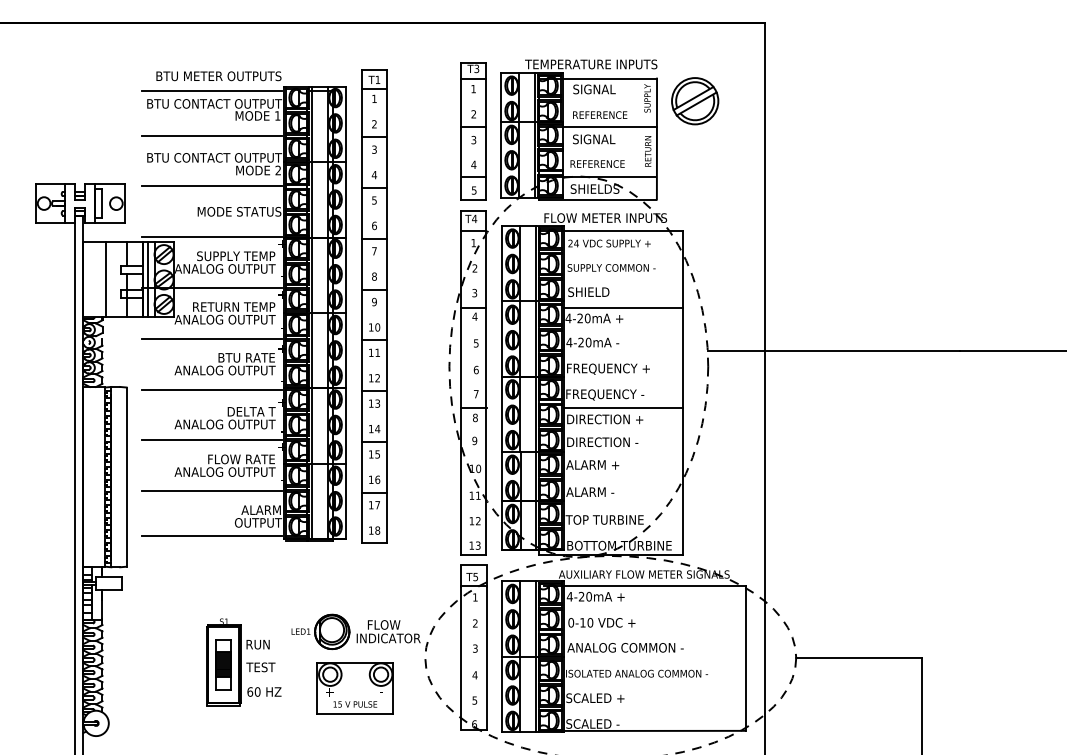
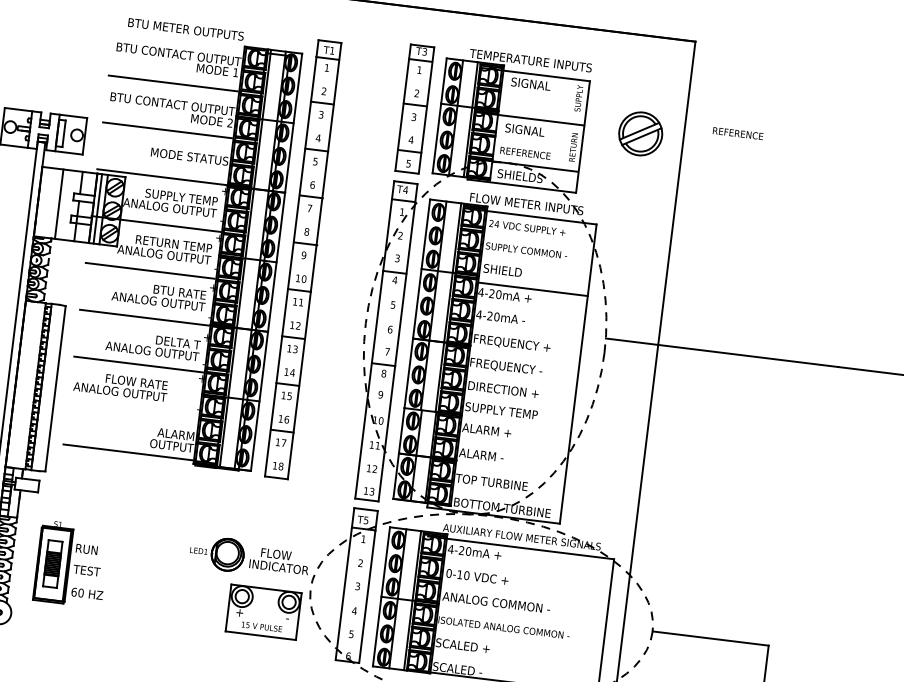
line: (212, 91) -> (178, 42), removed
part: (695, 101) -> (640, 134), moved
text: (600, 114) -> (738, 133), moved
line: (623, 408) -> (521, 381), removed
text: (605, 442) -> (501, 411), DIRECTION - -> SUPPLY TEMP
text: (224, 465) -> (120, 385), moved
line: (212, 491) -> (133, 411), removed
part: (243, 662) -> (71, 564), moved
part: (354, 688) -> (263, 612), moved

